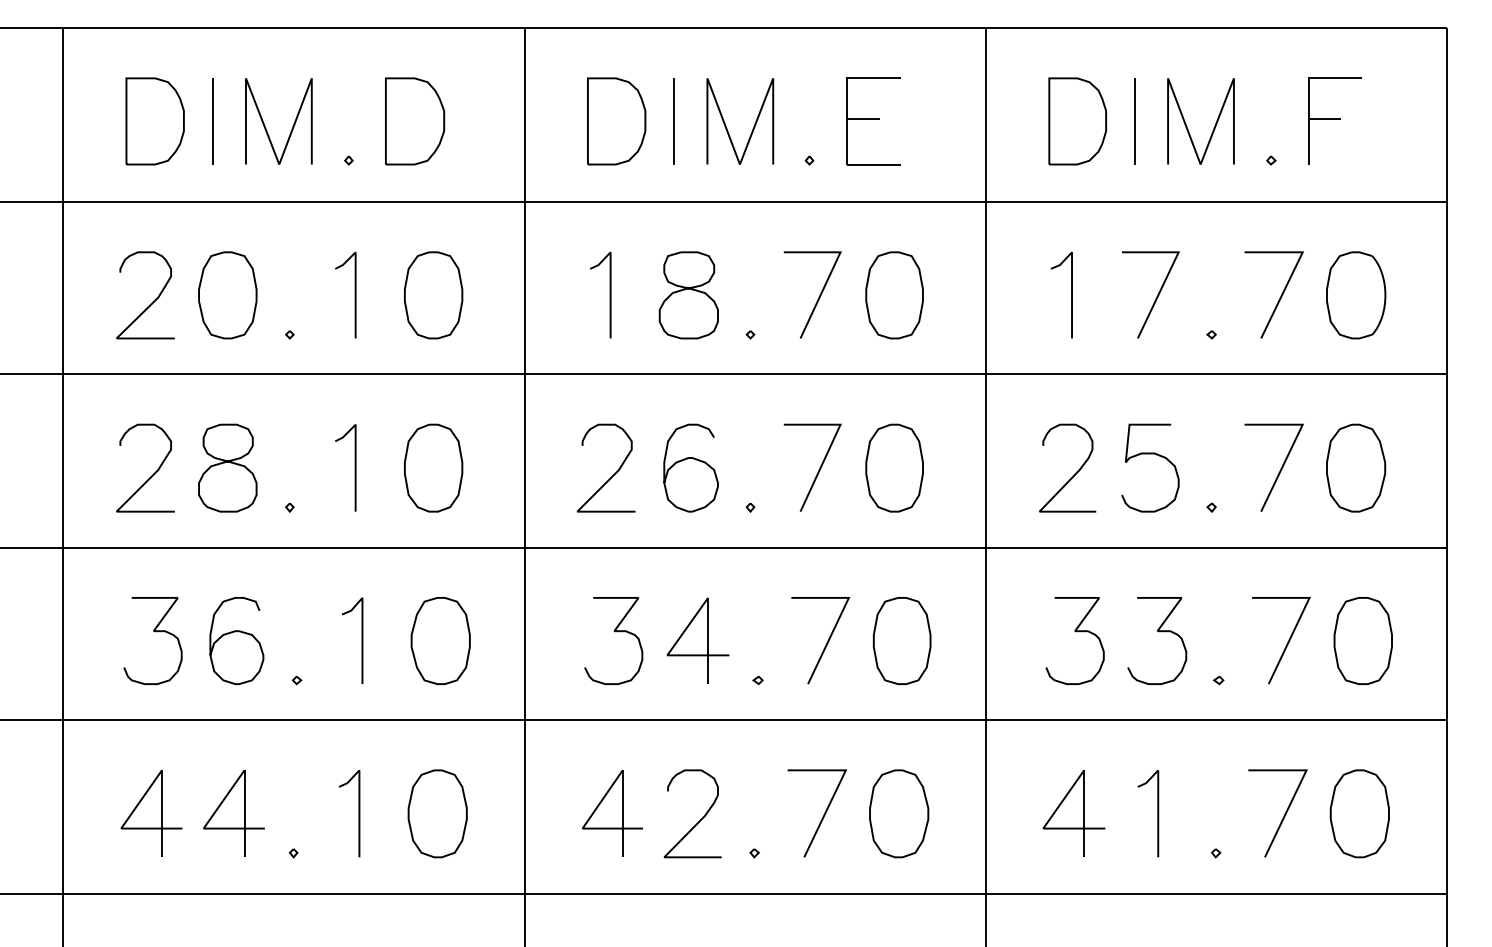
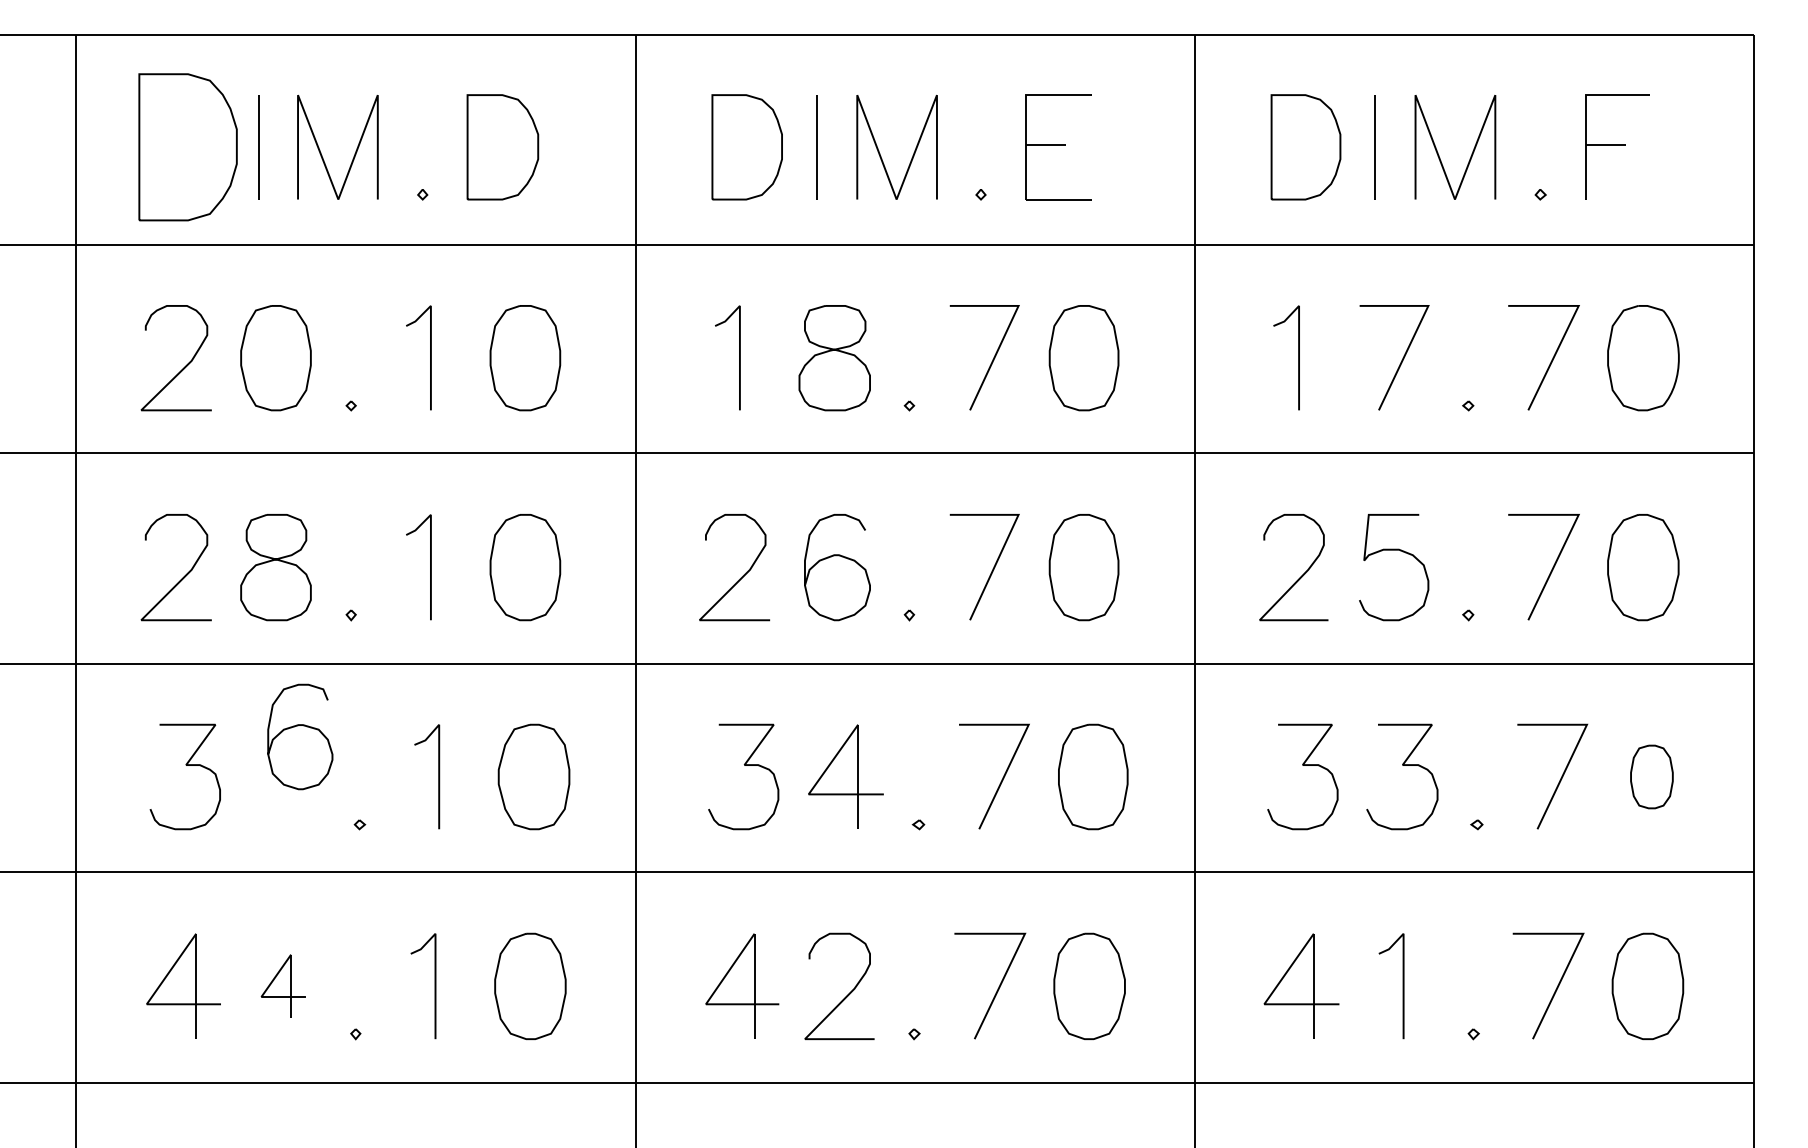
part: (154, 121) -> (187, 147), size x1.4
curve: (236, 632) -> (299, 726), moved
part: (1362, 640) -> (1651, 776), size x0.6
part: (233, 813) -> (282, 986), size x0.6

